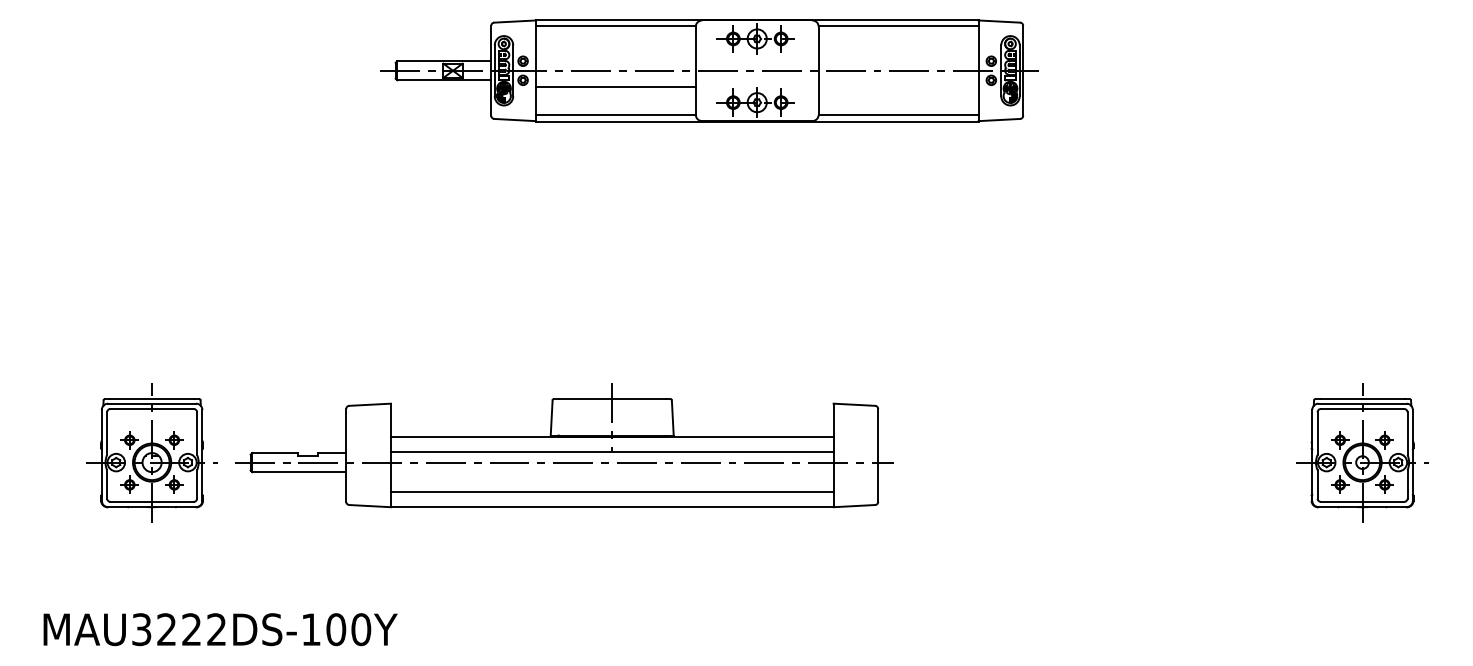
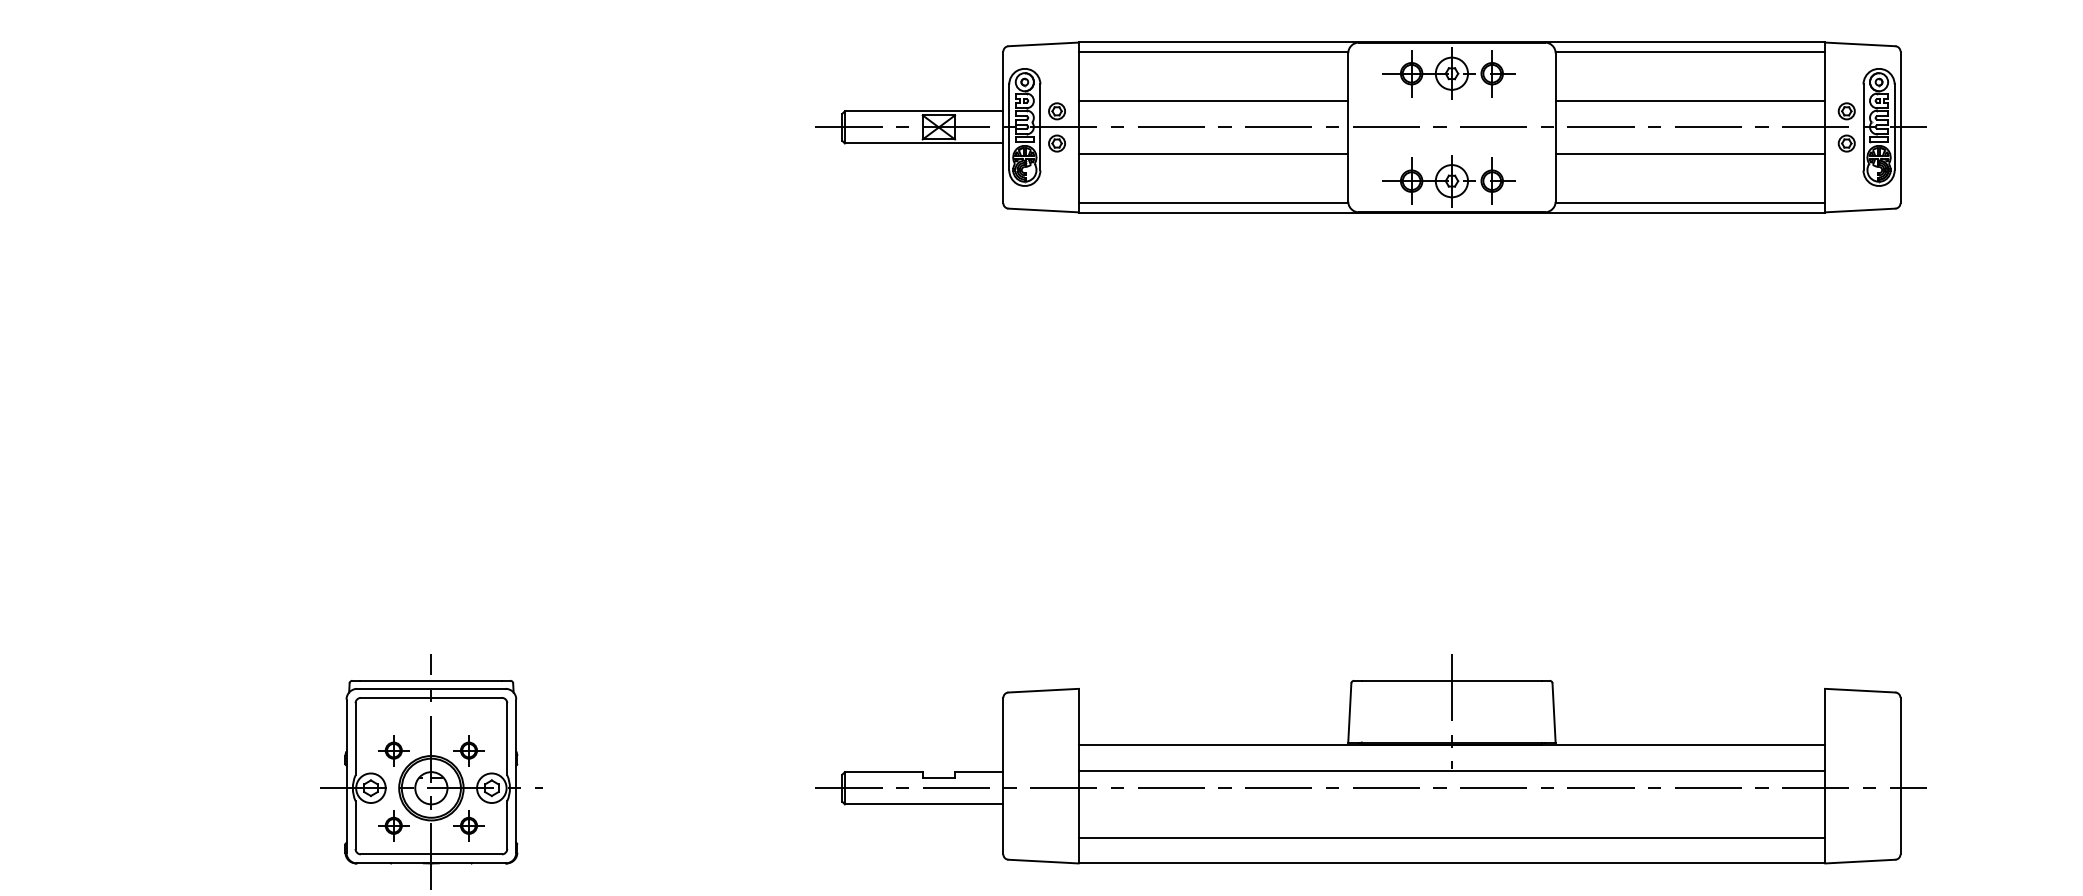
line: (615, 54) -> (1212, 99), added
line: (898, 54) -> (1690, 99), added
line: (898, 86) -> (1690, 153), added
part: (564, 445) -> (1371, 759), moved

